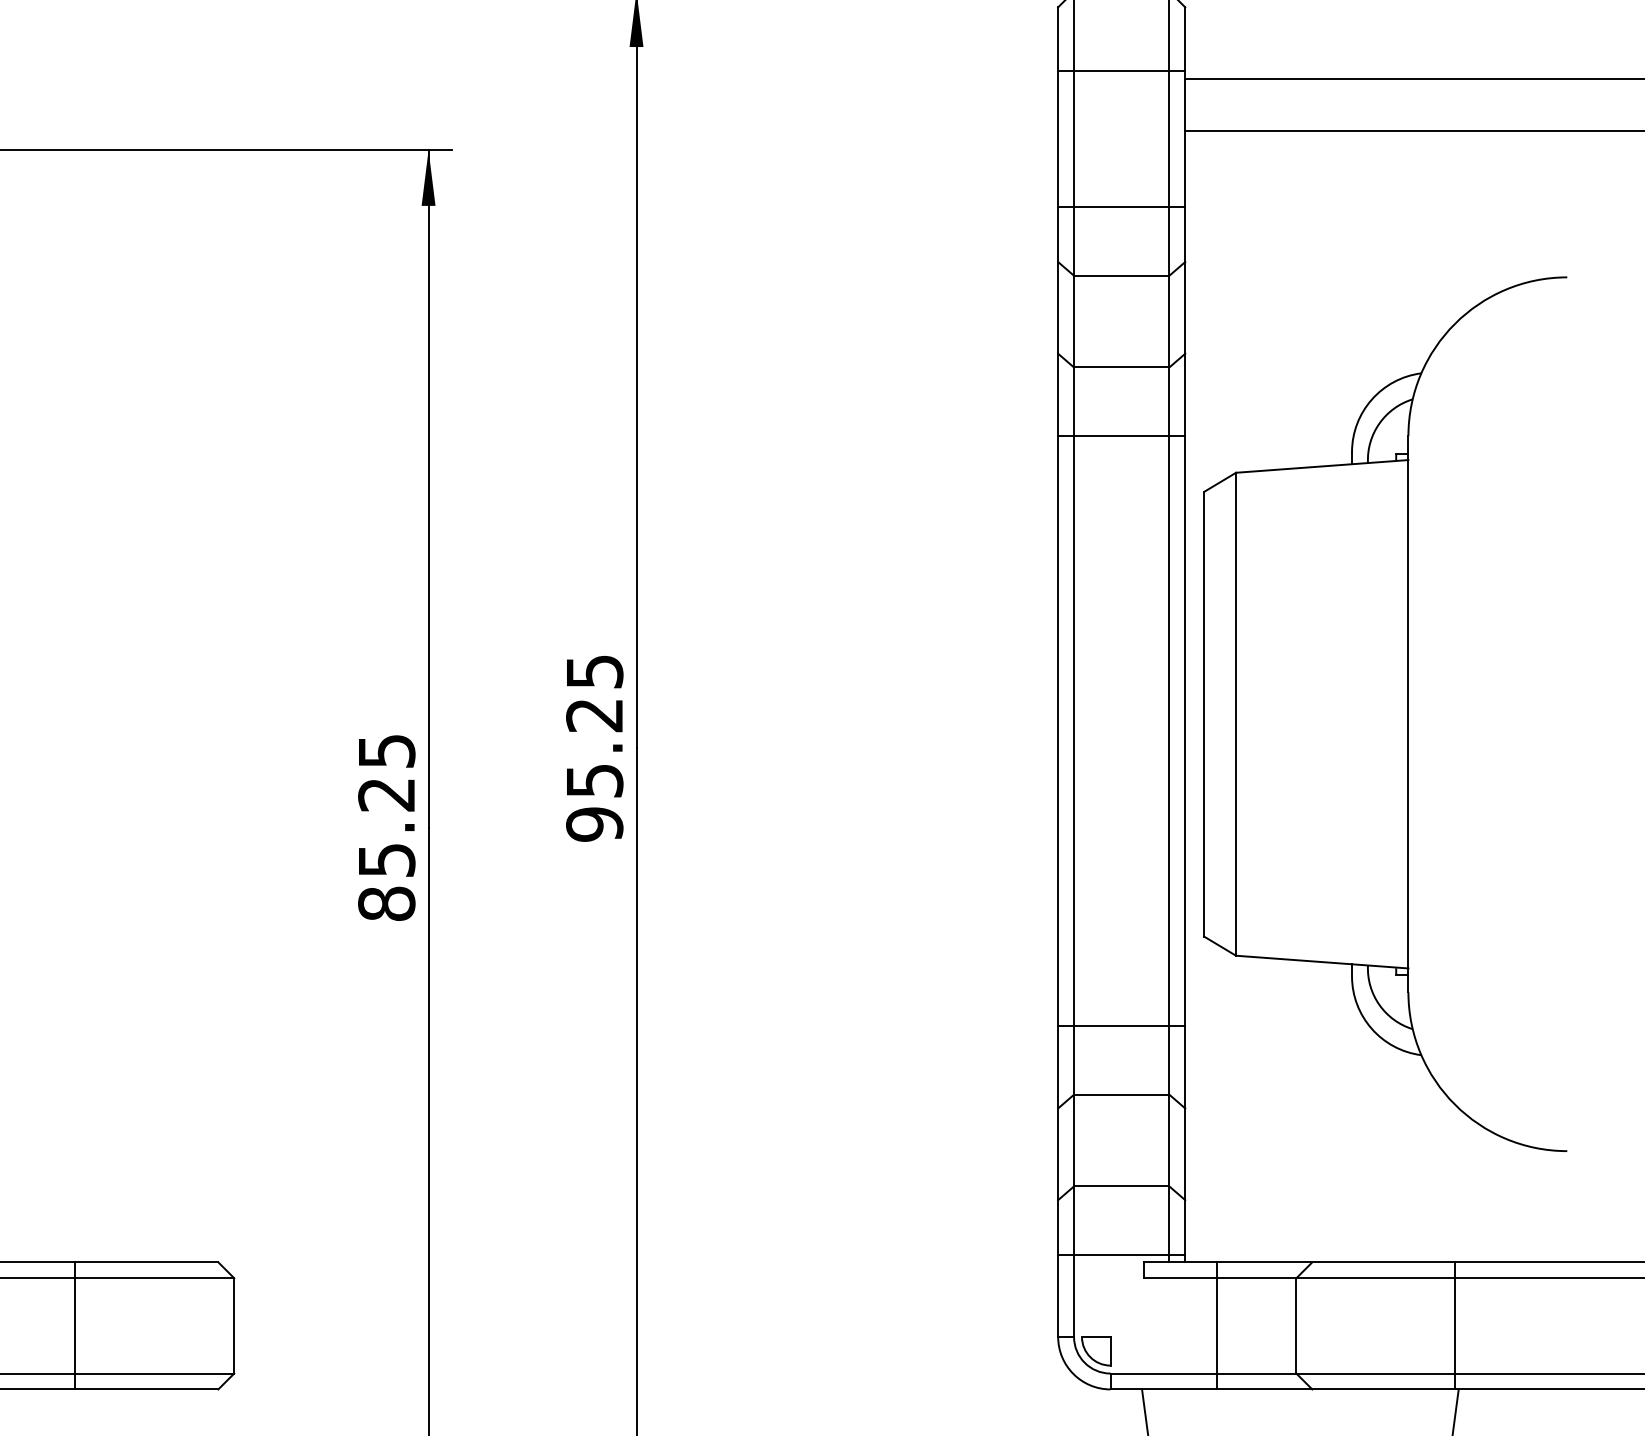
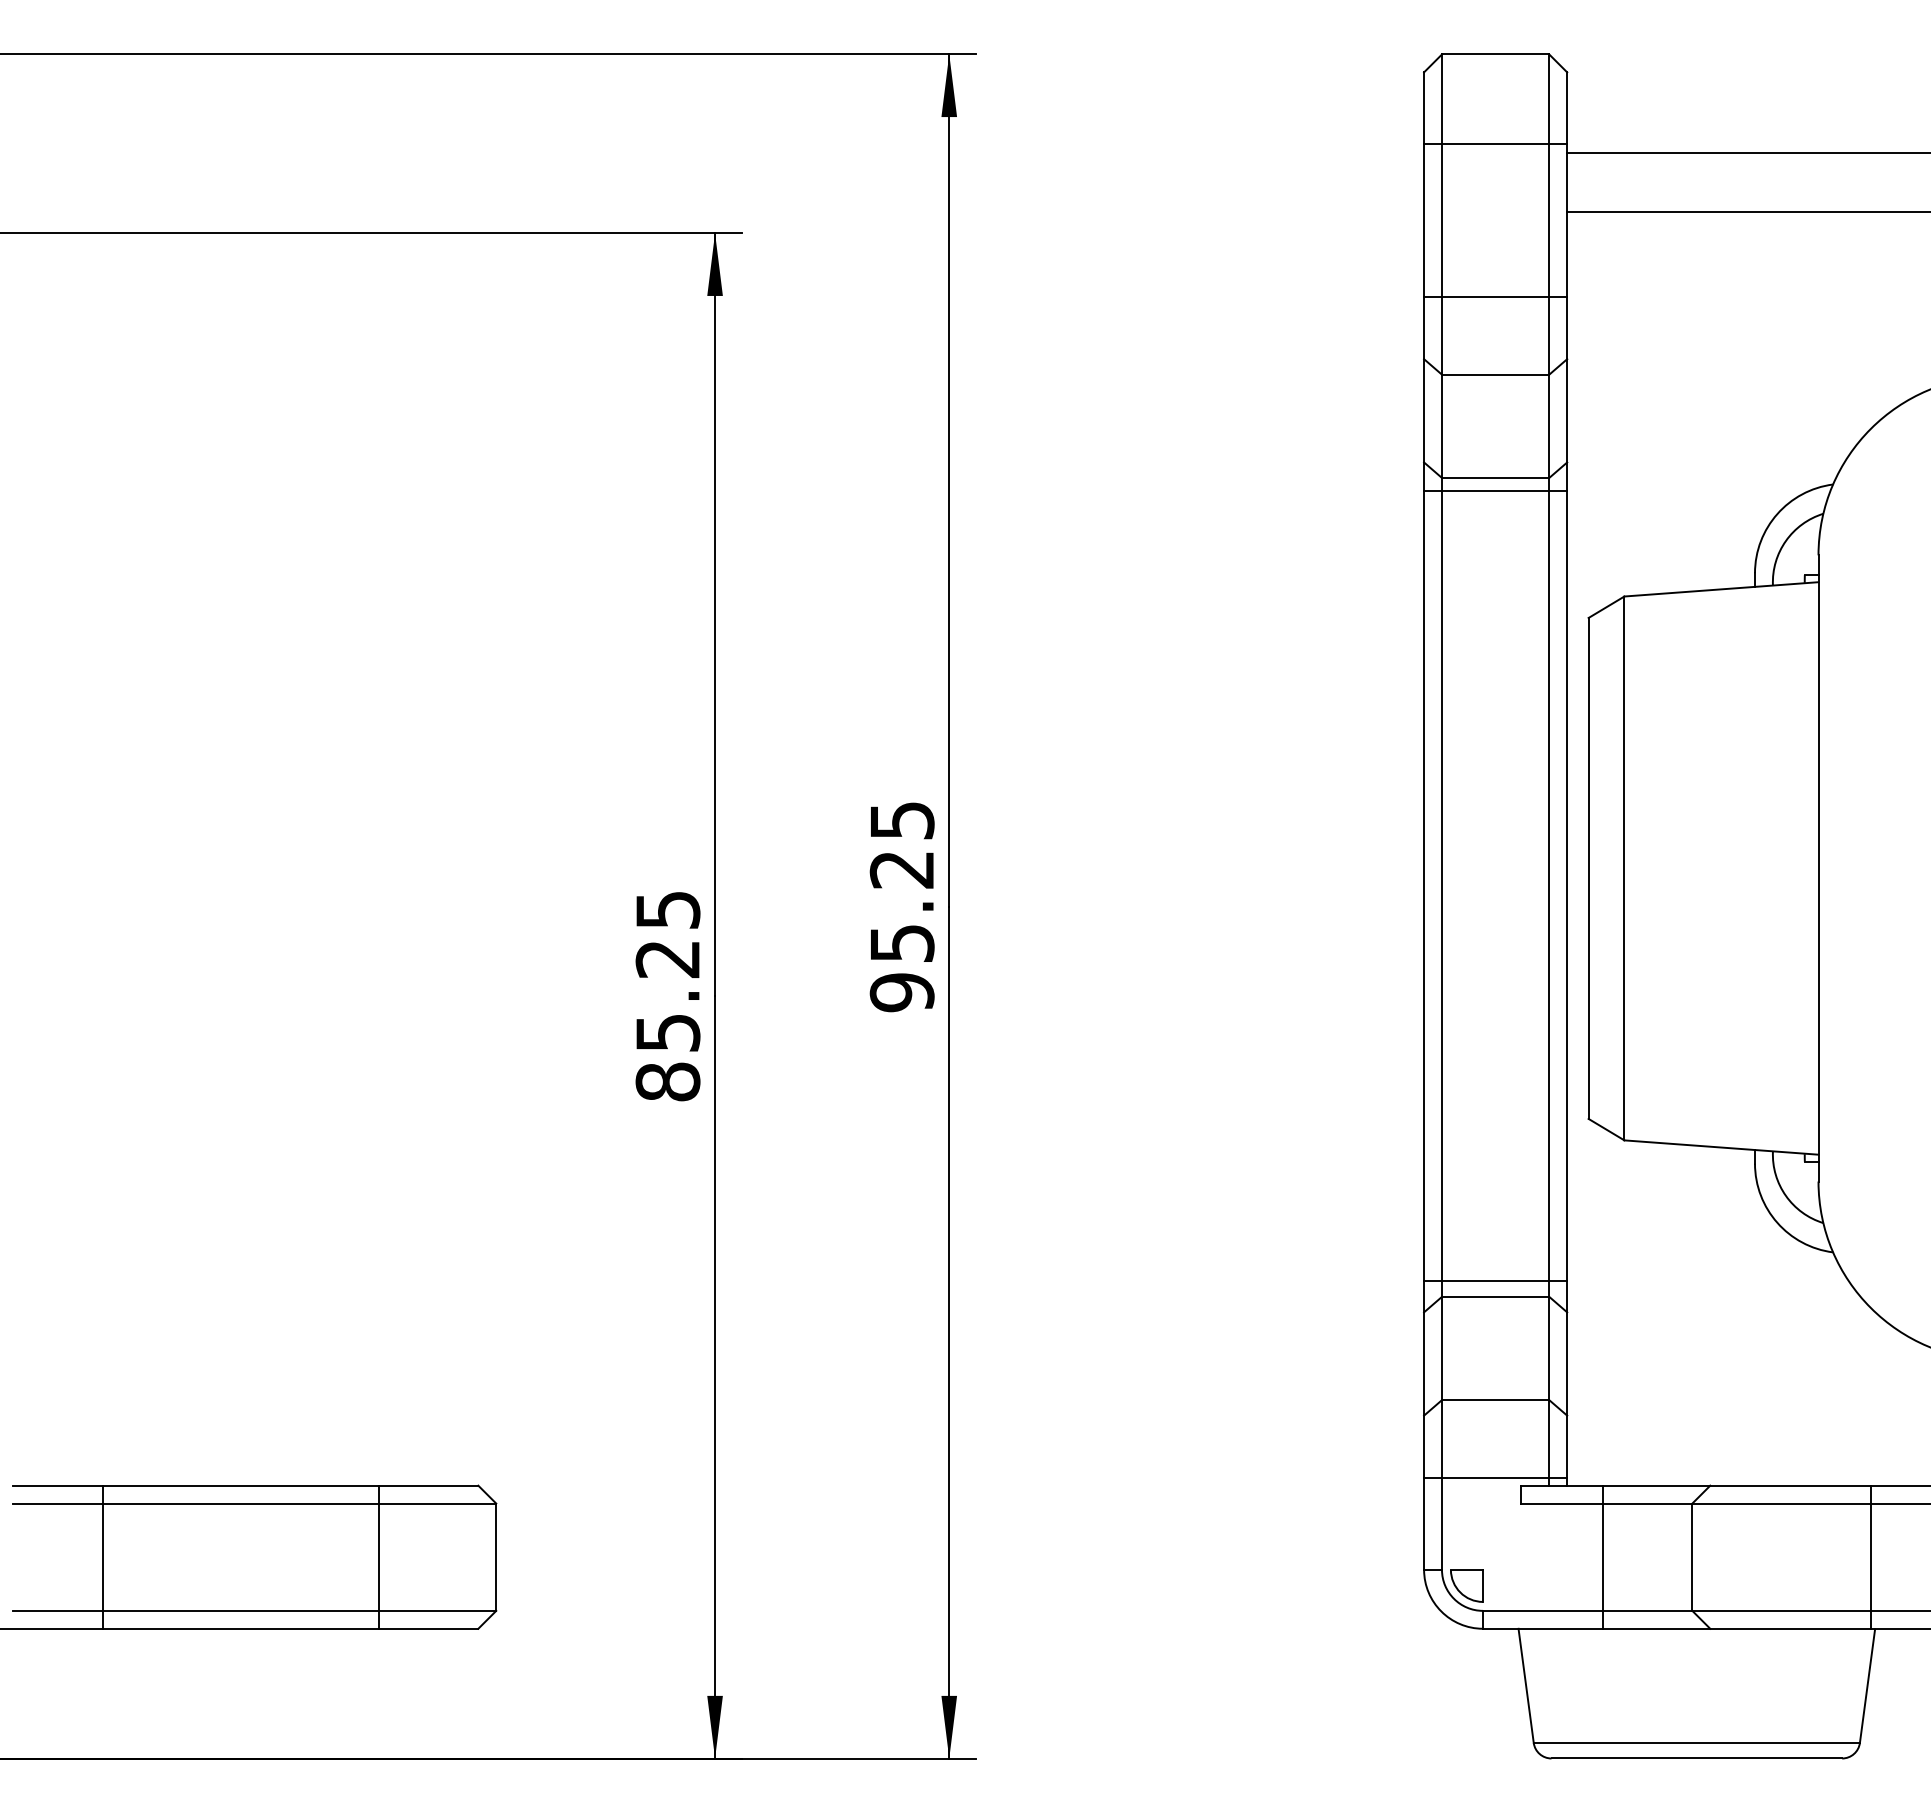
line: (1121, 436) -> (1495, 491), moved
line: (1121, 1025) -> (1495, 1281), moved
line: (75, 1325) -> (379, 1556), moved

